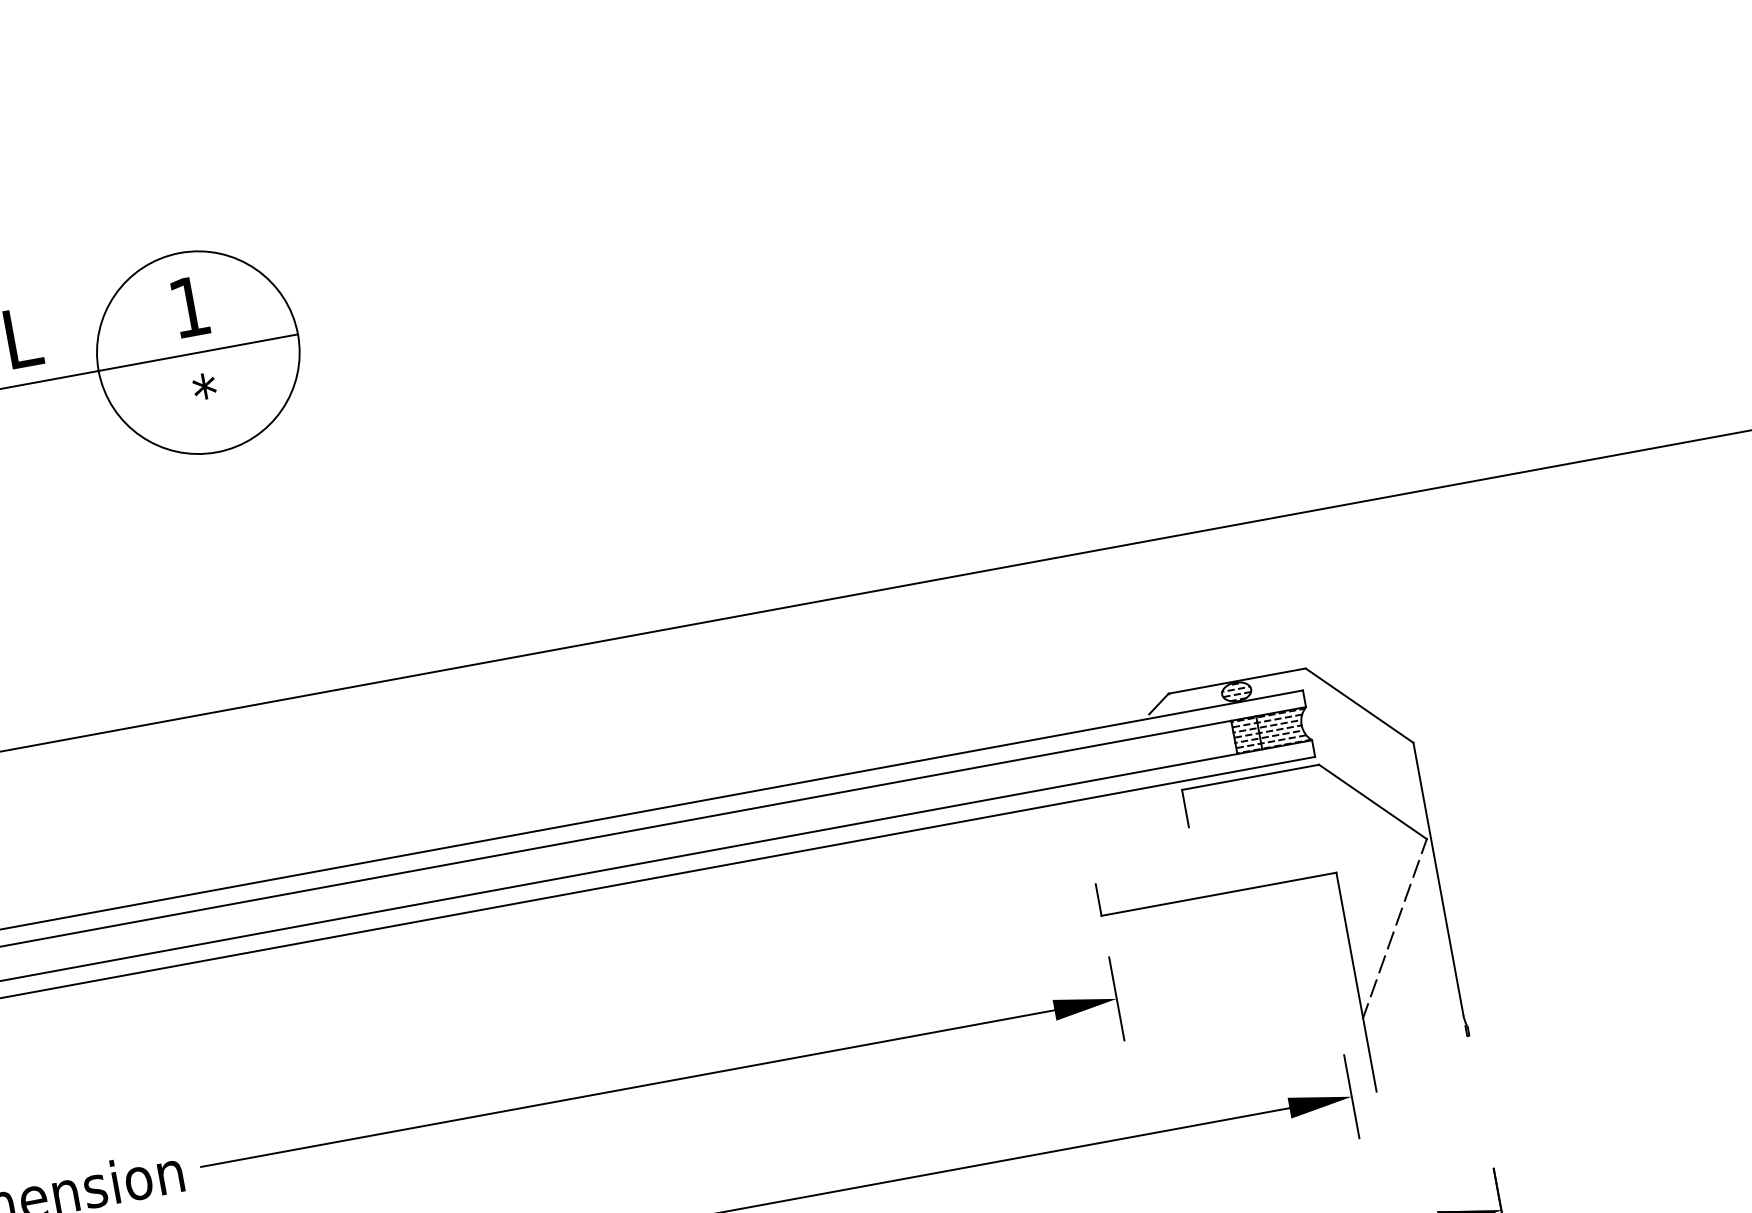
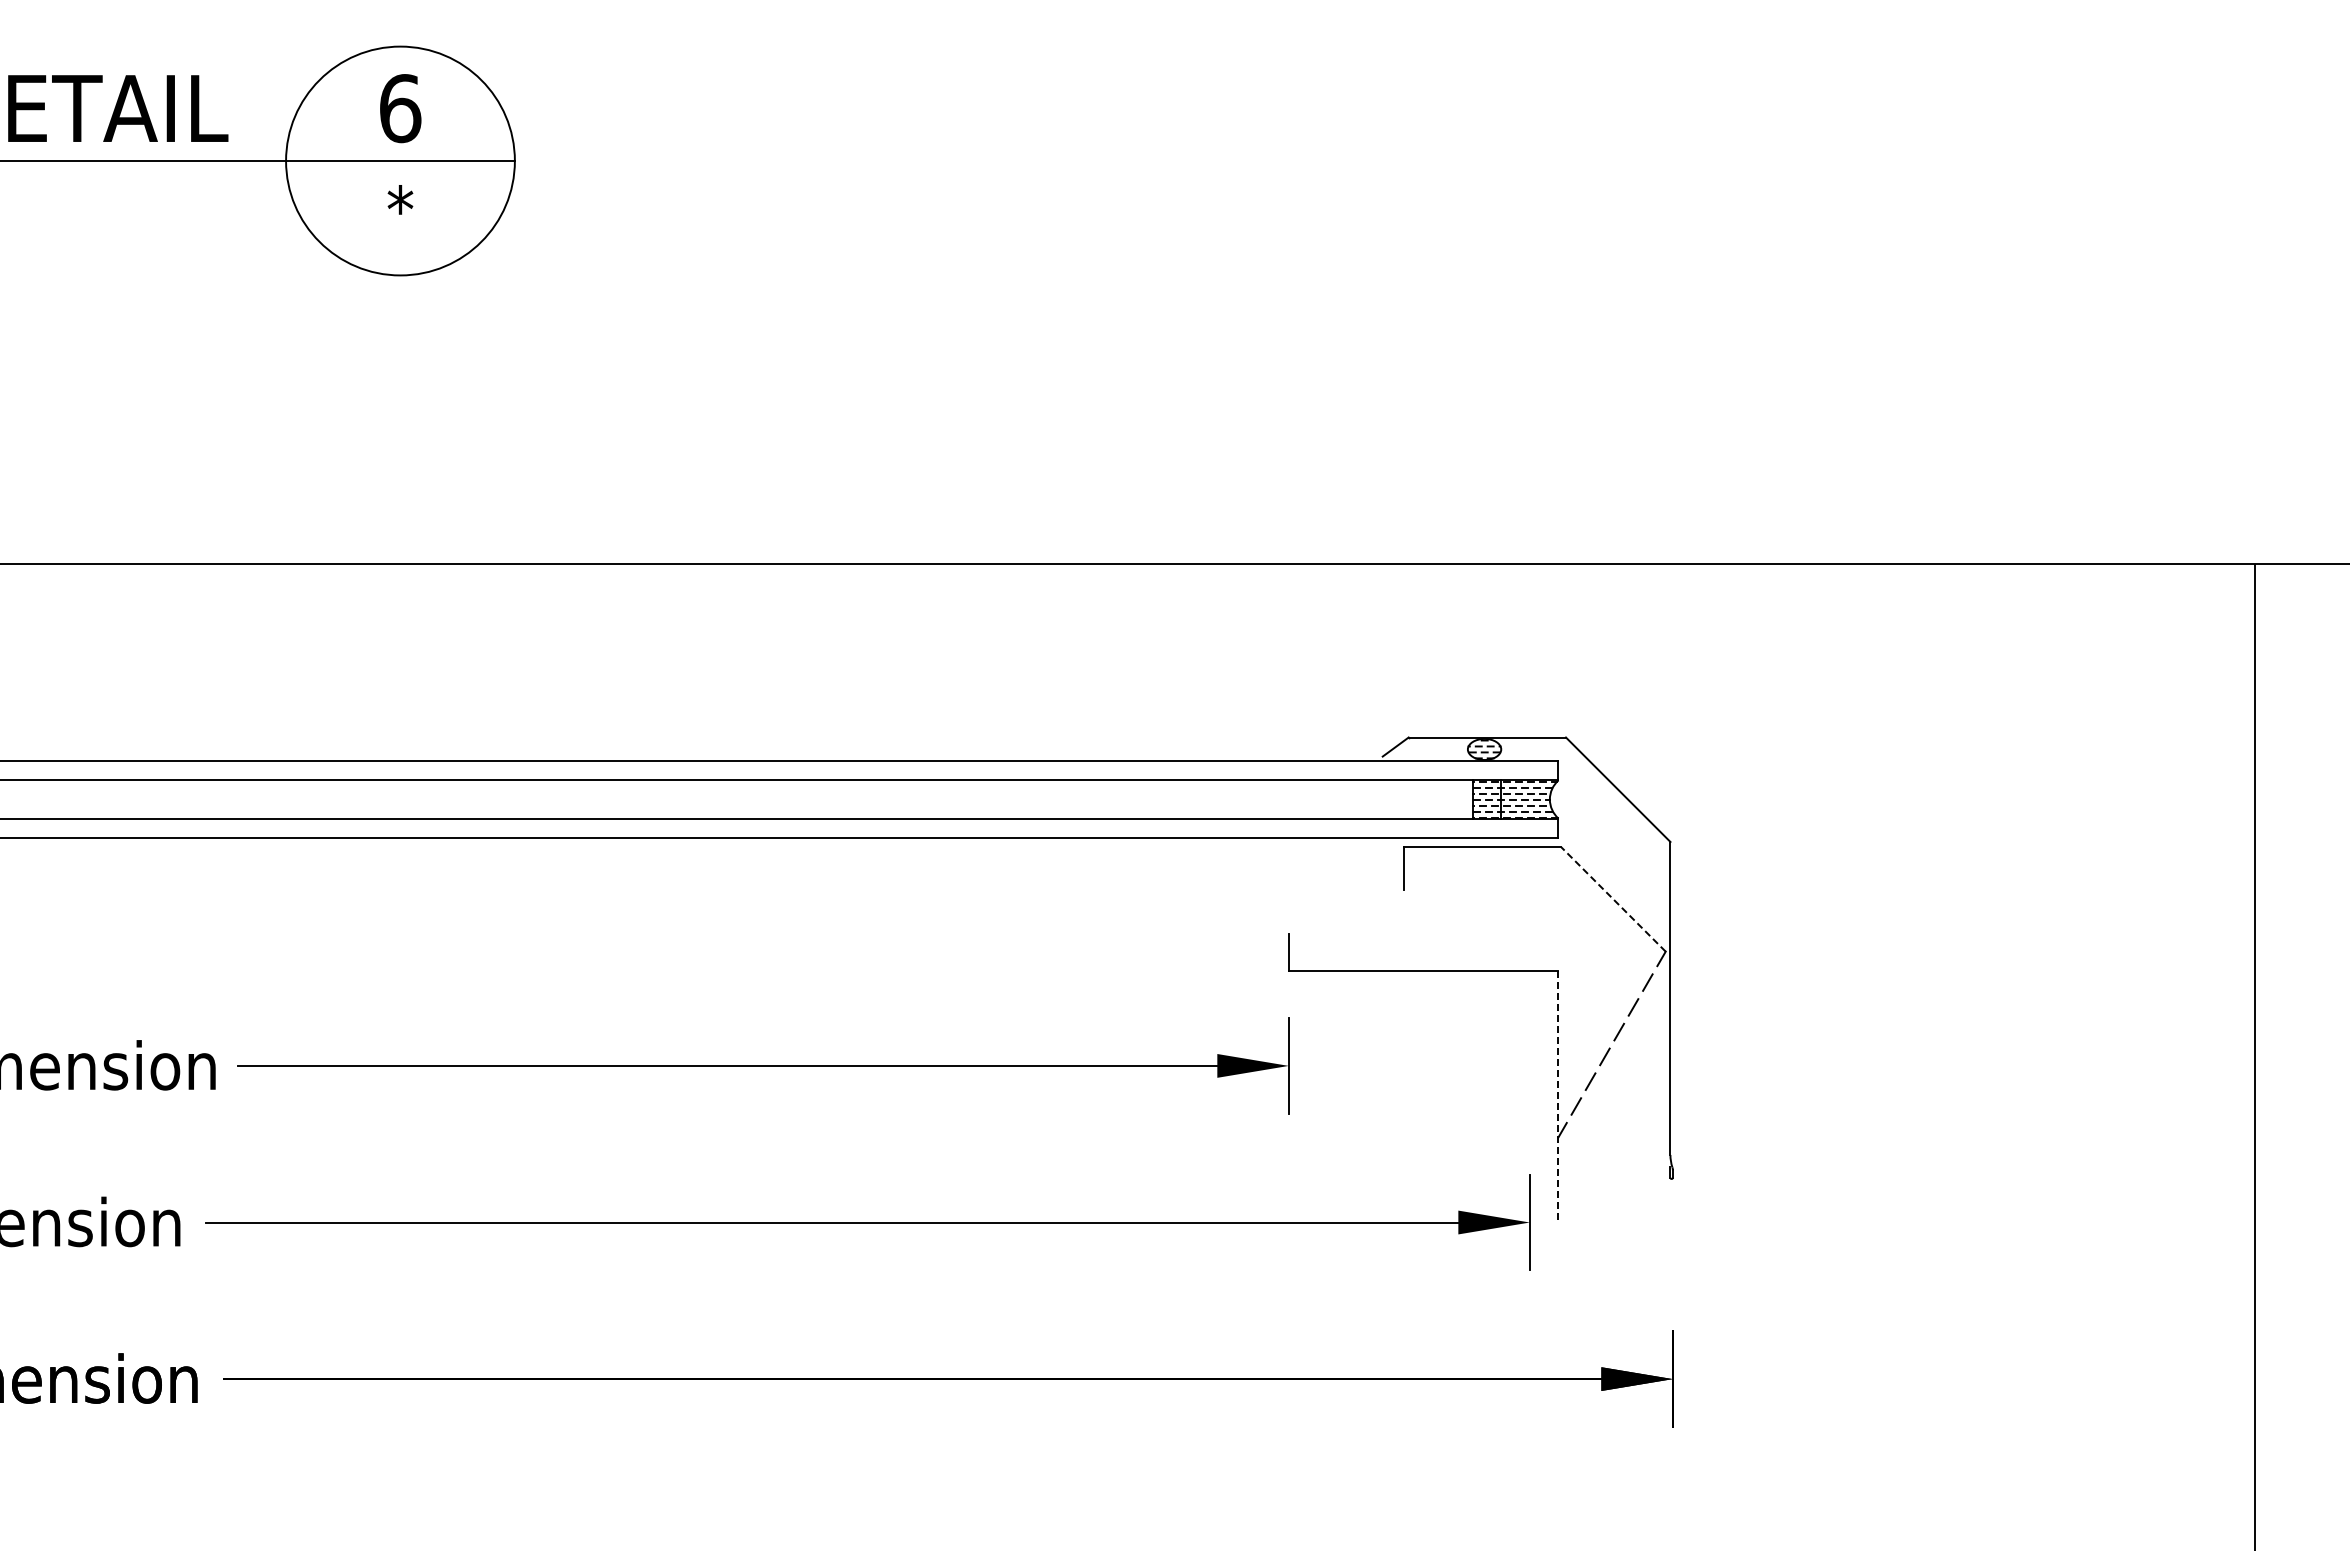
text: (189, 306) -> (400, 108), 1 -> 6
line: (1373, 802) -> (1613, 899), solid -> dashed
line: (1356, 982) -> (1558, 1096), solid -> dashed

